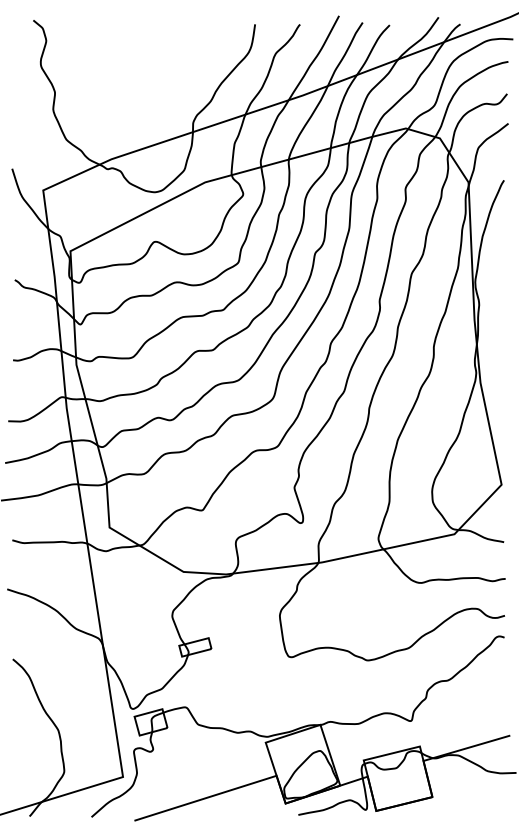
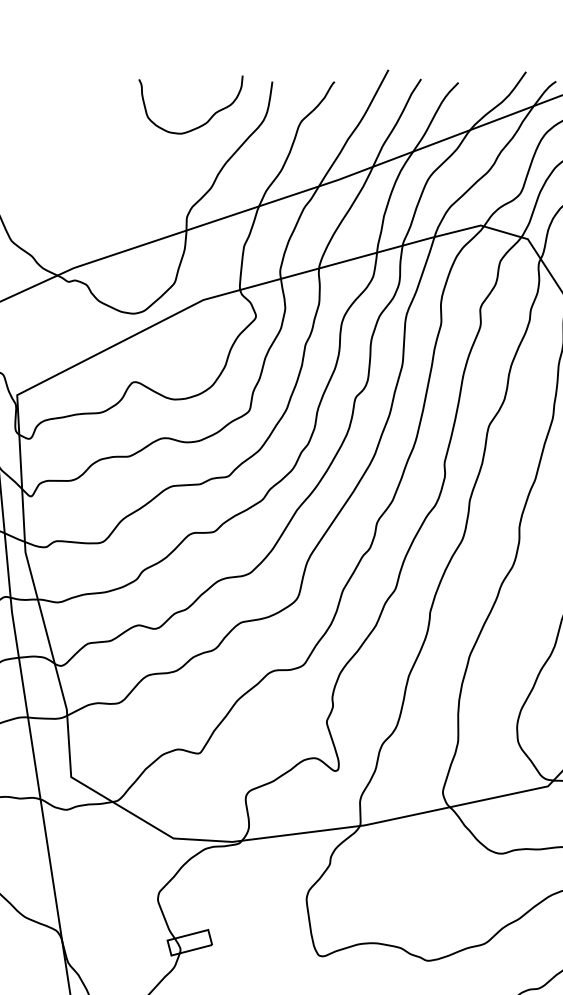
curve: (208, 51) -> (207, 119), added

